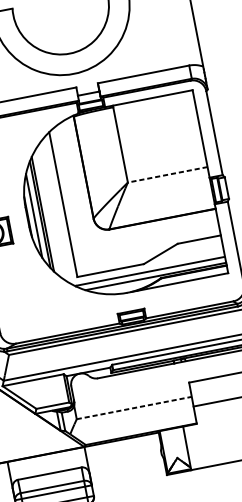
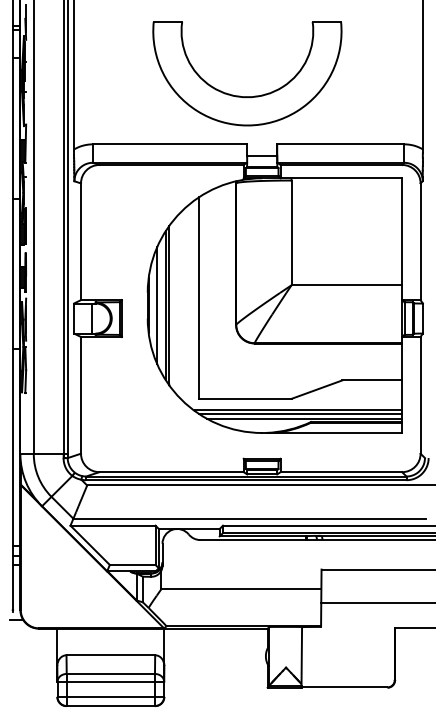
line: (167, 175) -> (346, 285), dashed -> solid
line: (152, 273) -> (300, 413), added
line: (134, 408) -> (241, 589), dashed -> solid

